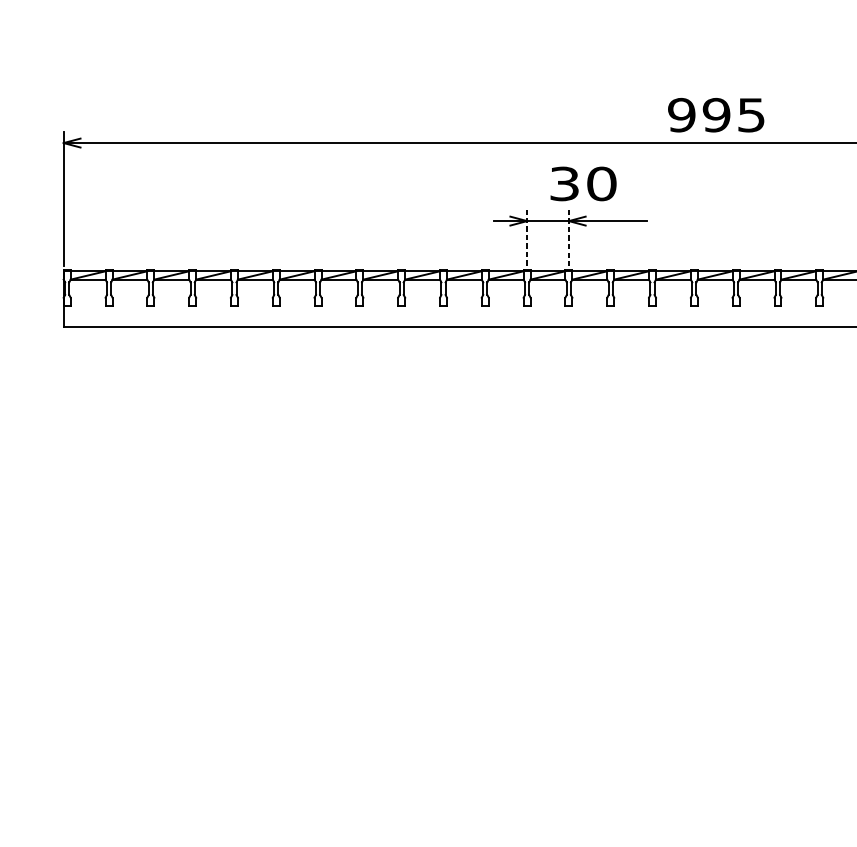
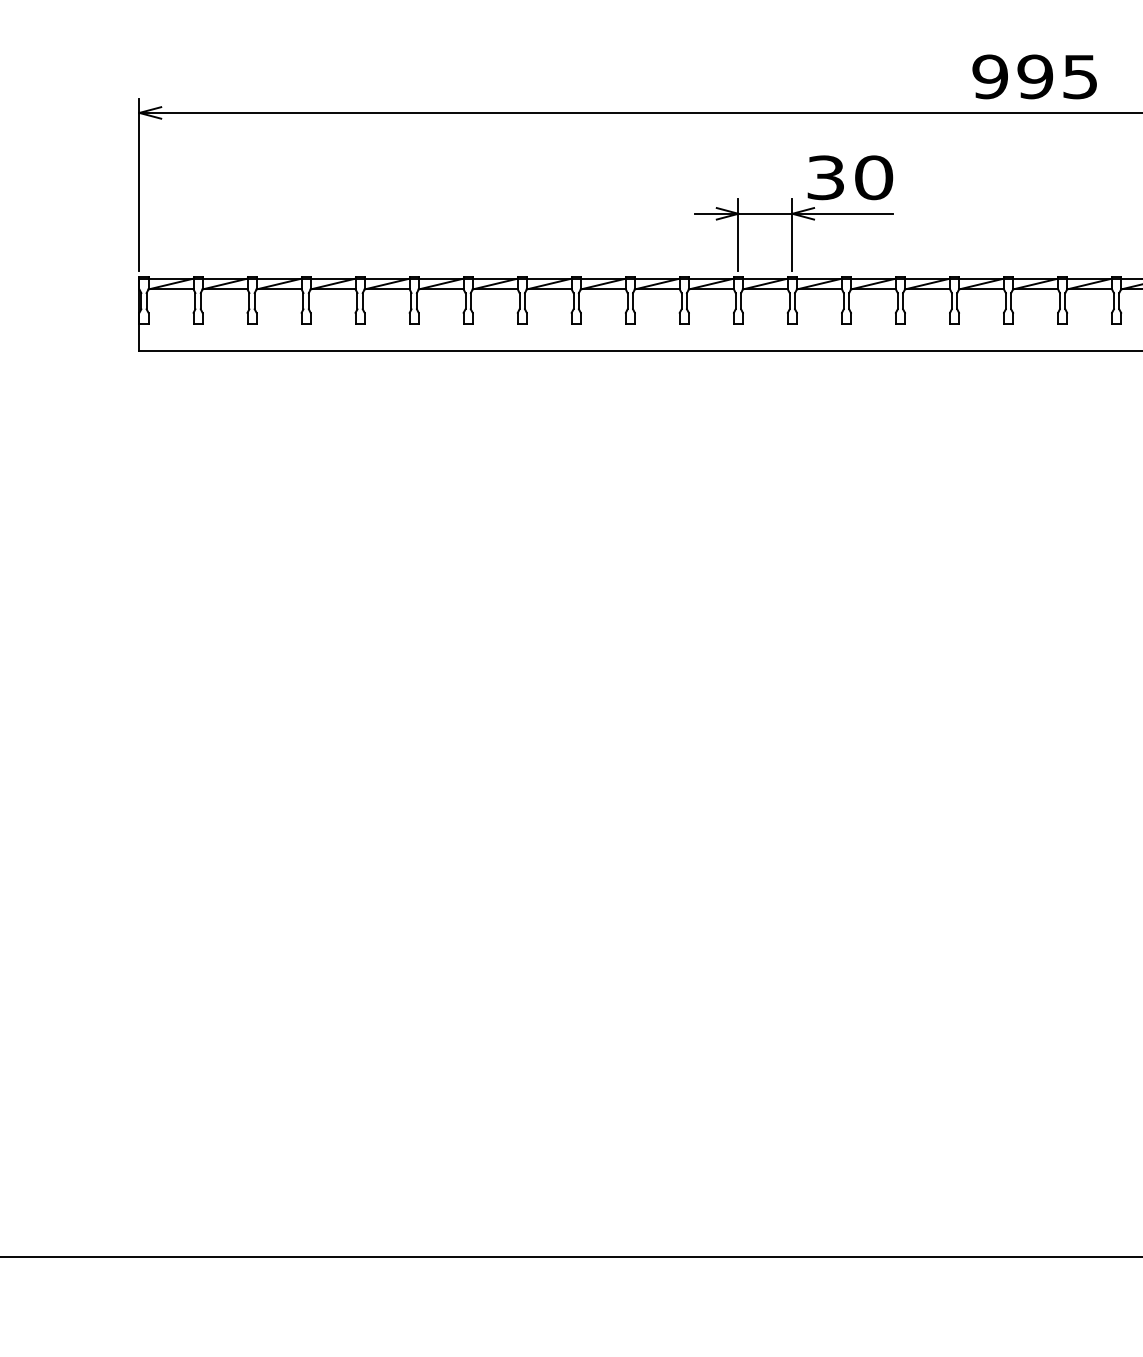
text: (715, 114) -> (1034, 76), moved
text: (583, 183) -> (850, 177), moved
line: (527, 237) -> (738, 234), dashed -> solid
line: (568, 237) -> (792, 235), dashed -> solid

